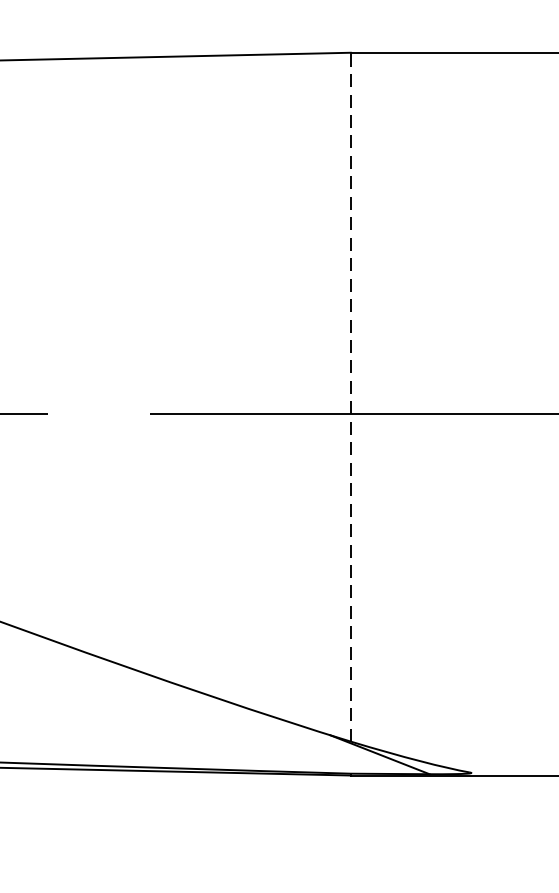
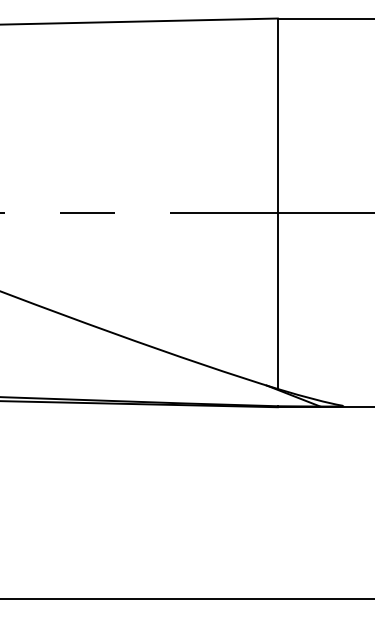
line: (350, 396) -> (277, 203), dashed -> solid

